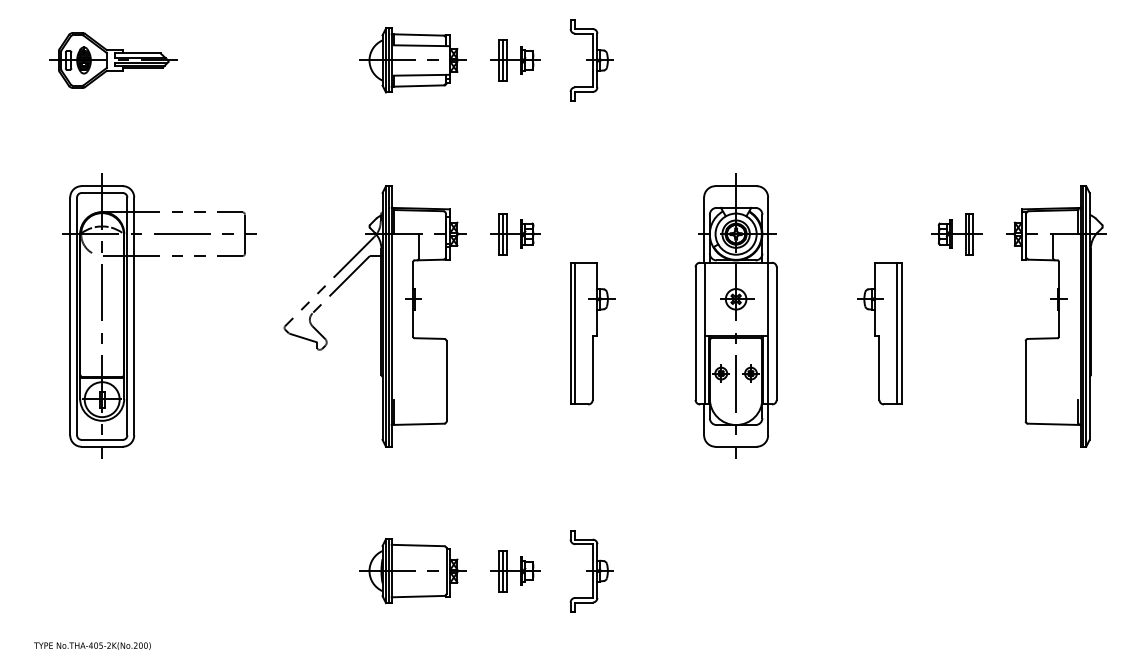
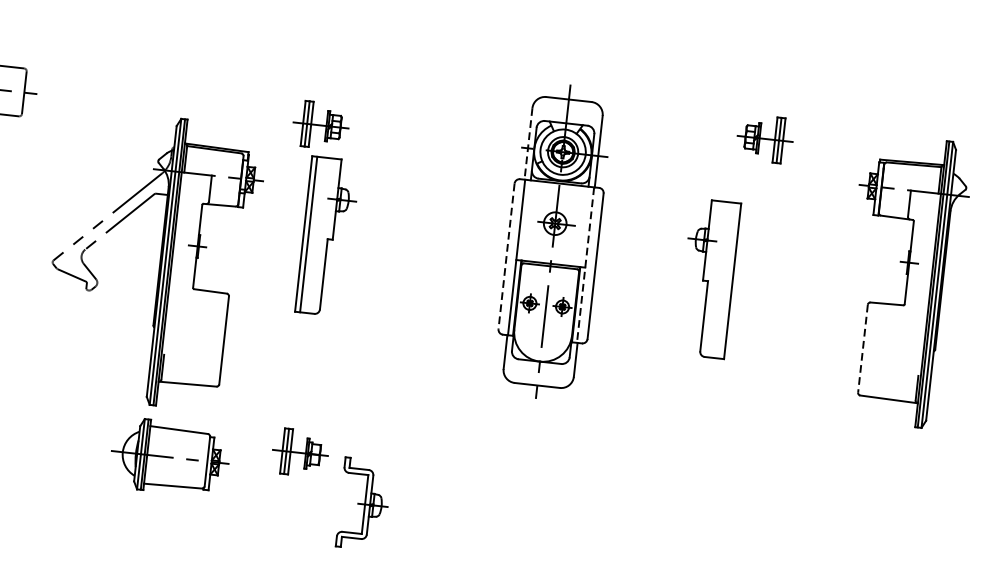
line: (704, 230) -> (528, 144), solid -> dashed
part: (956, 234) -> (764, 139), moved
part: (374, 316) -> (152, 260), moved
part: (592, 333) -> (327, 236), moved
line: (767, 333) -> (585, 264), solid -> dashed
line: (897, 333) -> (728, 280), removed
line: (695, 334) -> (506, 257), solid -> dashed
line: (1025, 381) -> (862, 348), solid -> dashed
part: (412, 571) -> (169, 457), moved
part: (515, 571) -> (300, 453), moved

